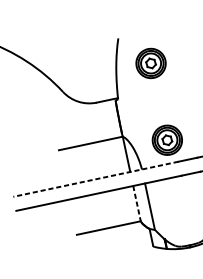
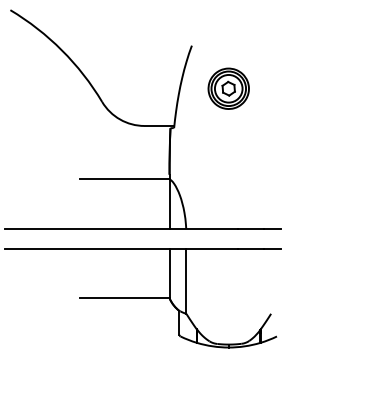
part: (167, 140) -> (228, 196), removed
line: (95, 179) -> (120, 228), dashed -> solid
line: (136, 204) -> (169, 274), dashed -> solid

